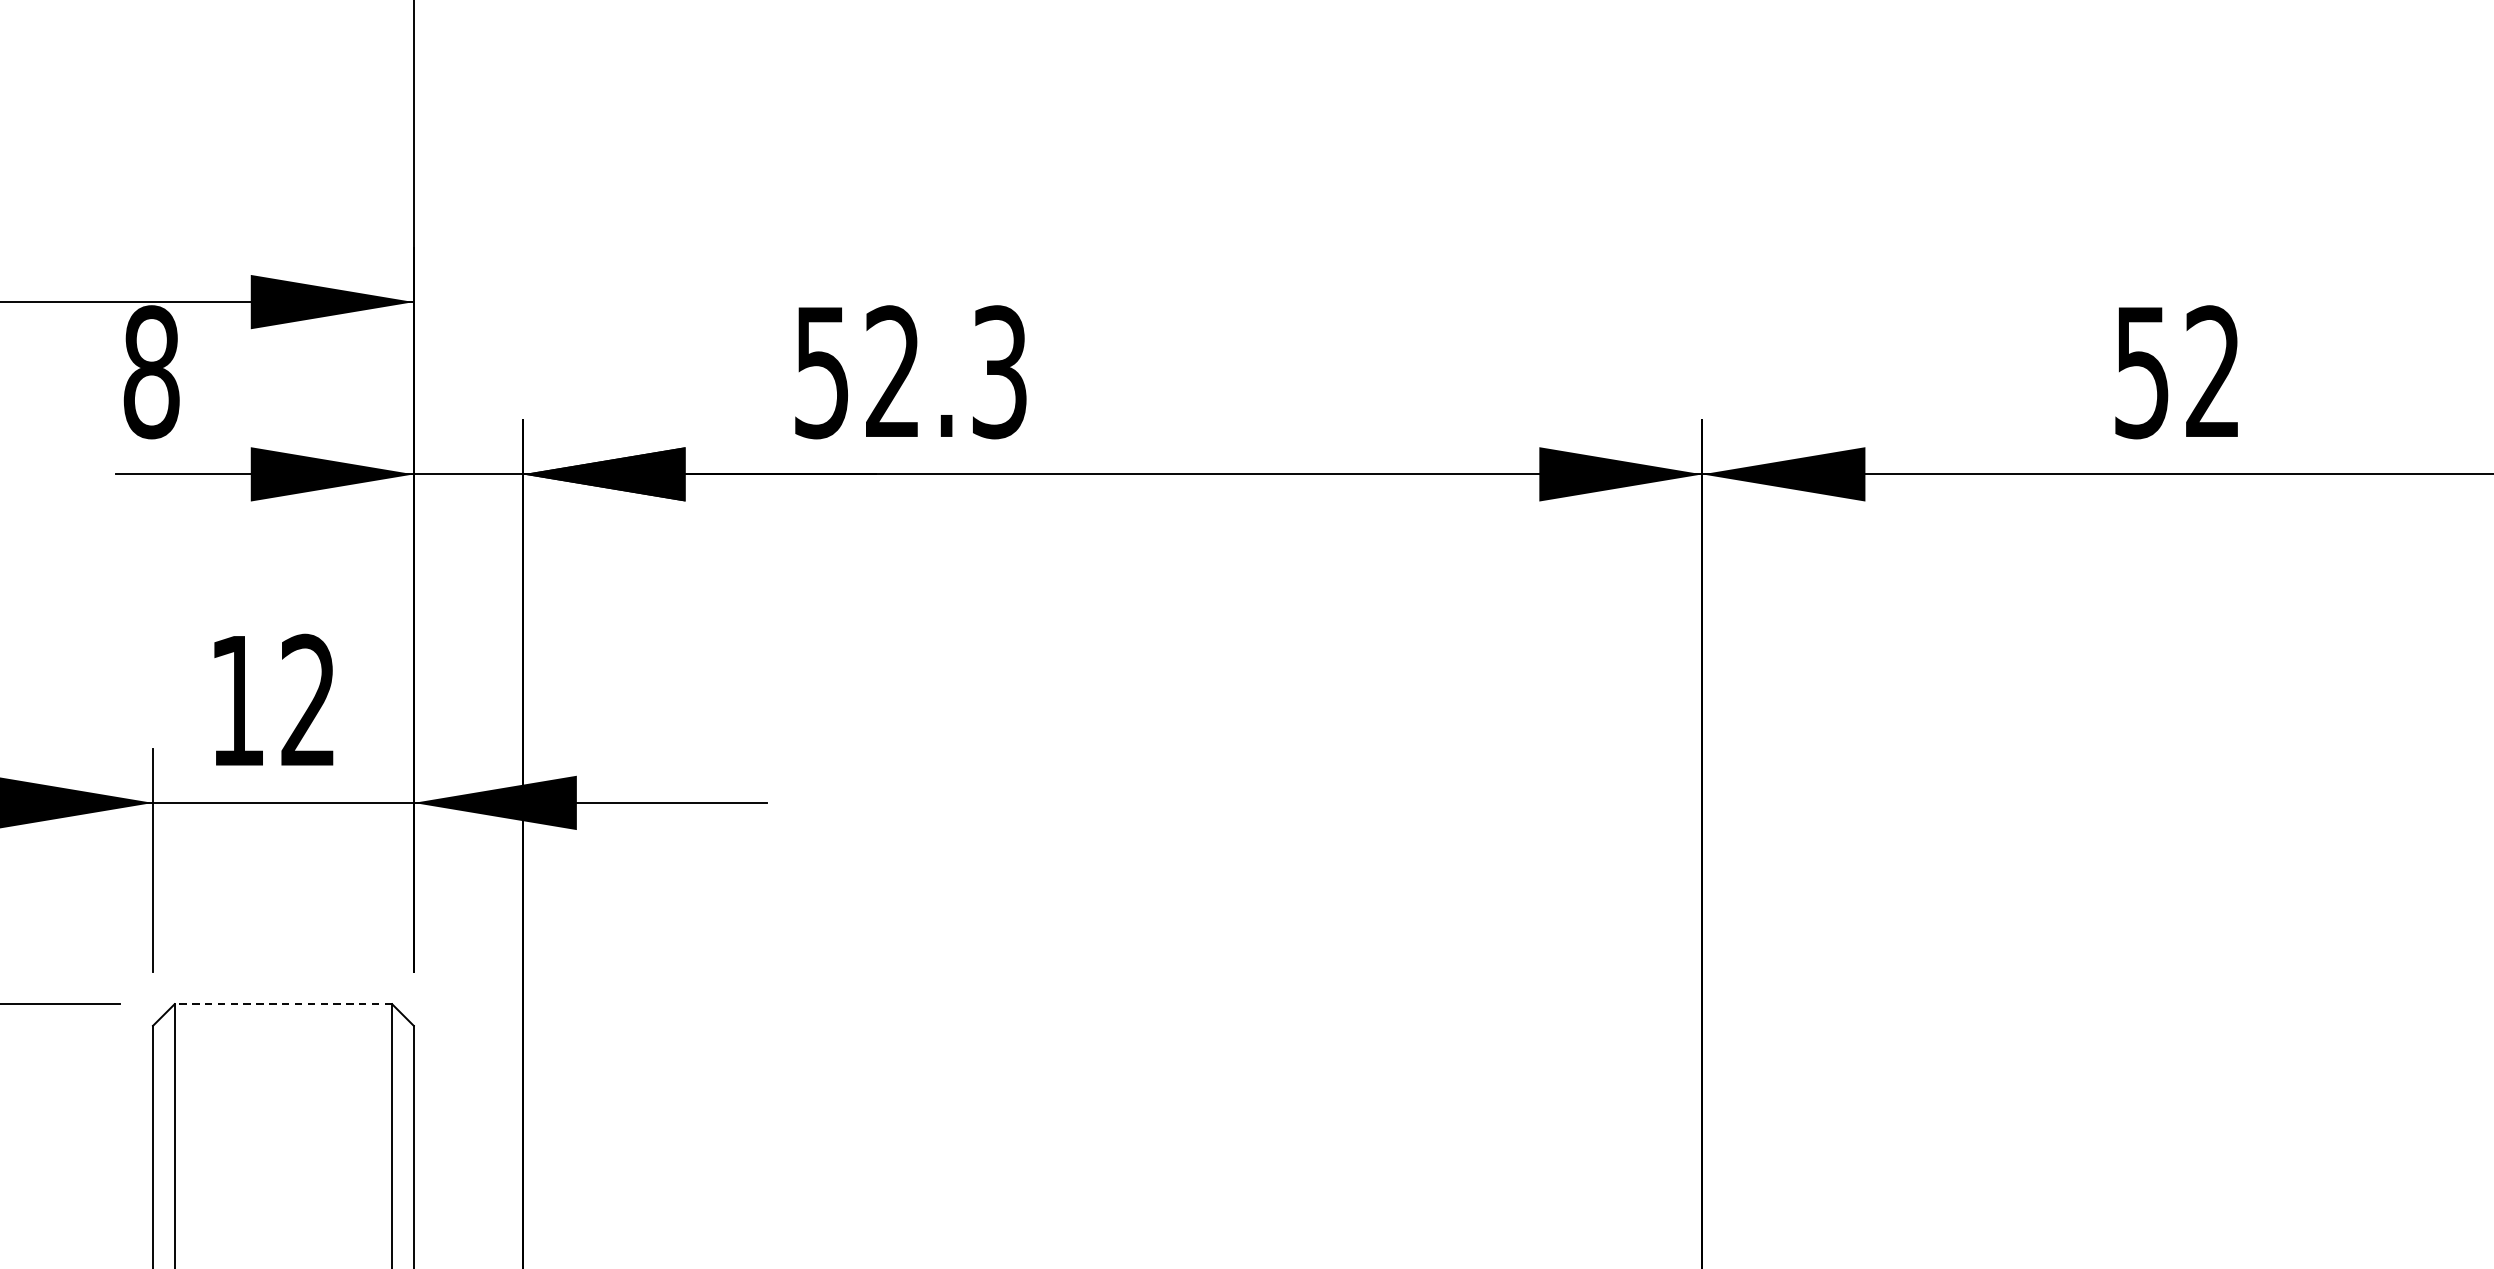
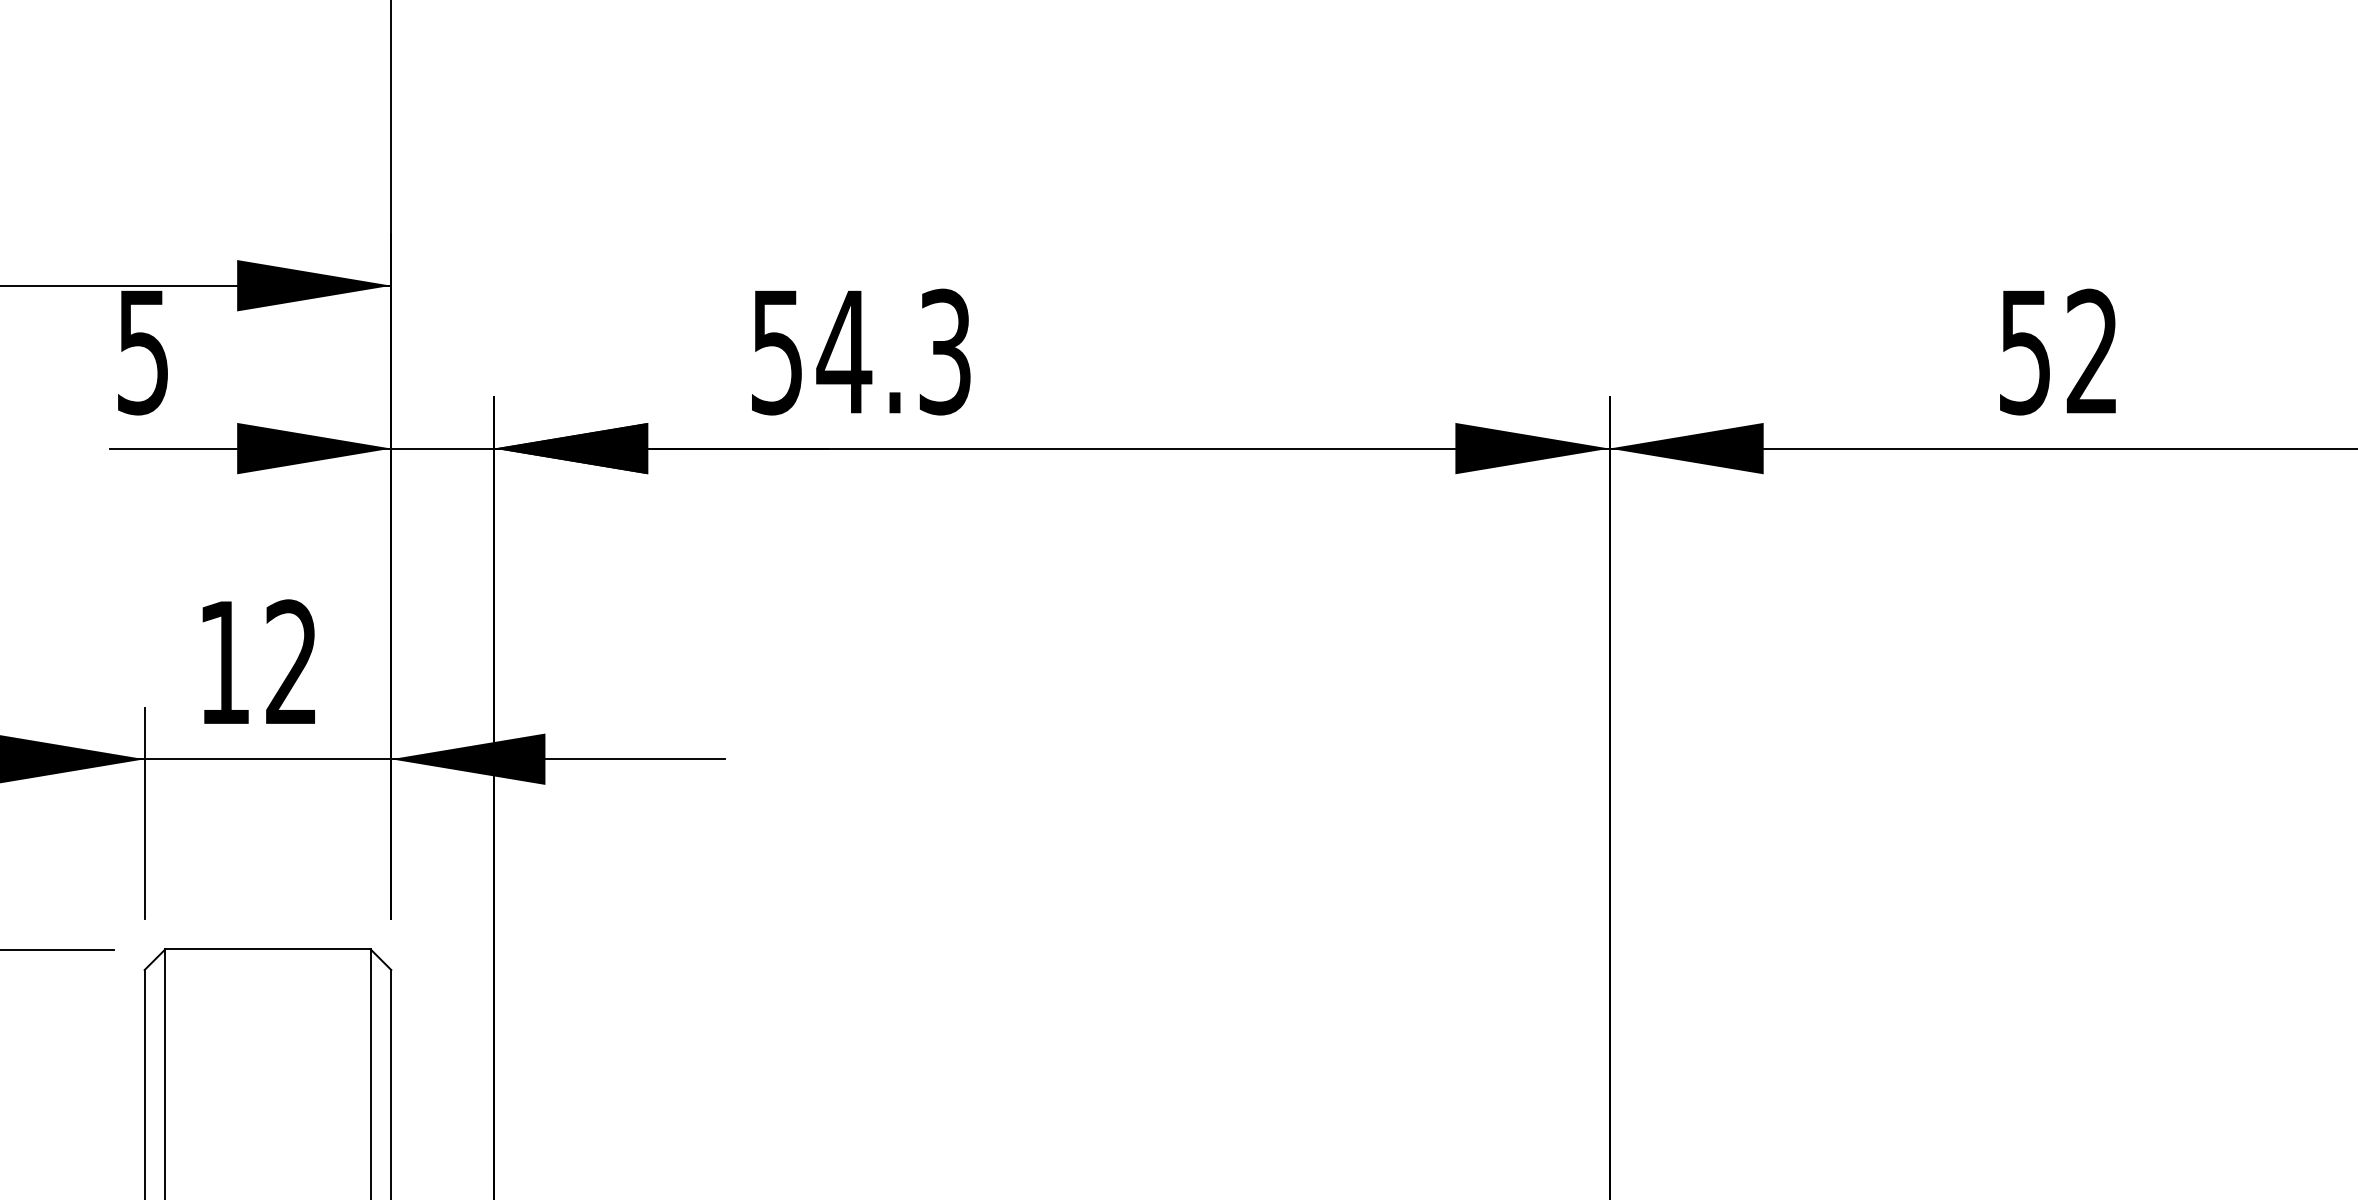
text: (893, 370) -> (844, 350), 52.3 -> 54.3
text: (151, 371) -> (143, 351), 8 -> 5
line: (282, 1004) -> (267, 949), dashed -> solid

